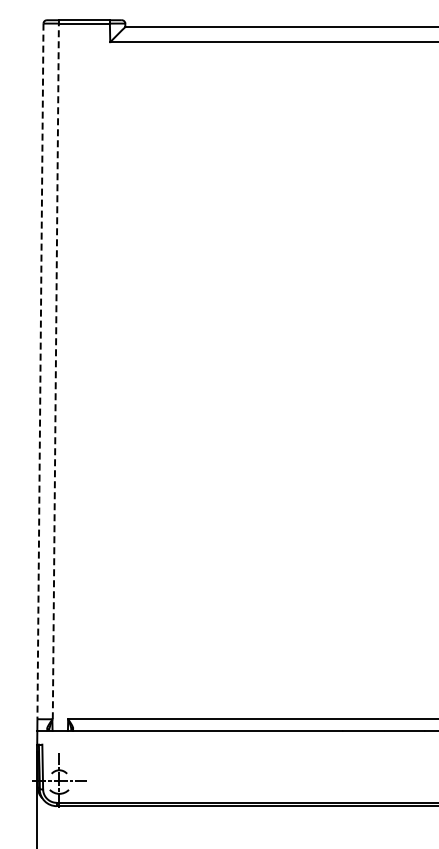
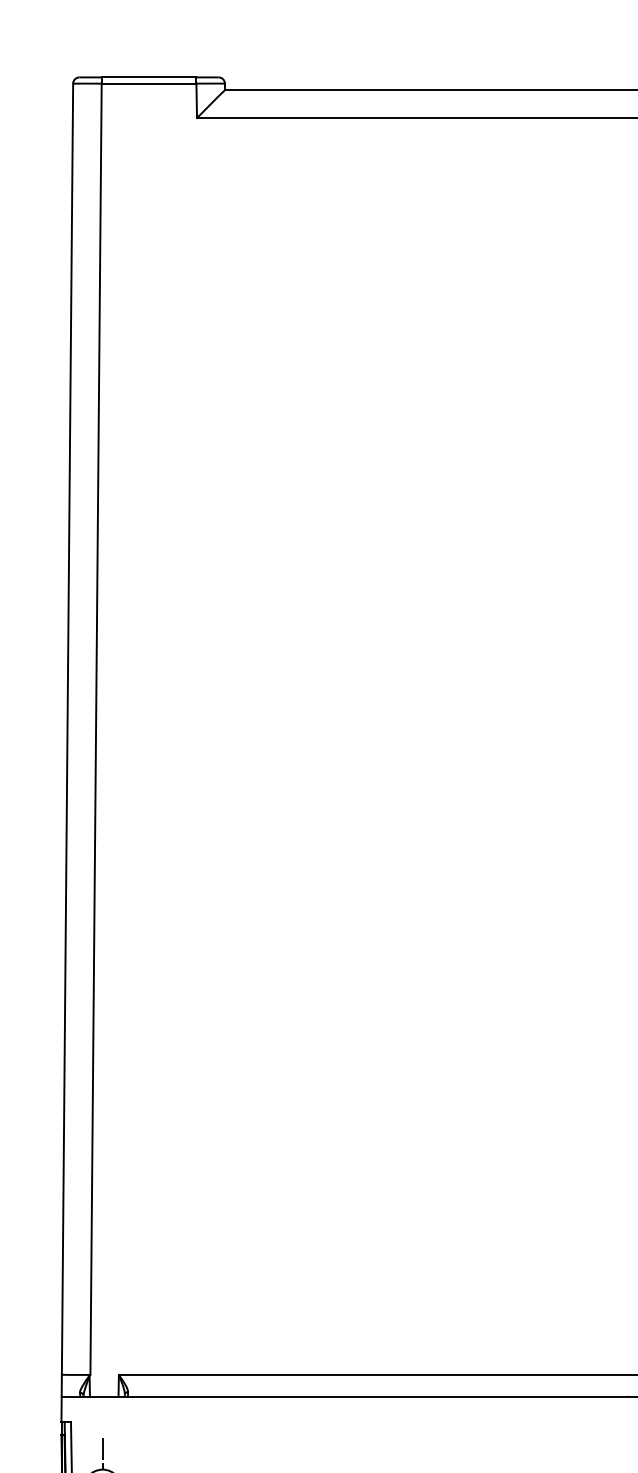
line: (40, 371) -> (67, 729), dashed -> solid
line: (55, 371) -> (95, 729), dashed -> solid

